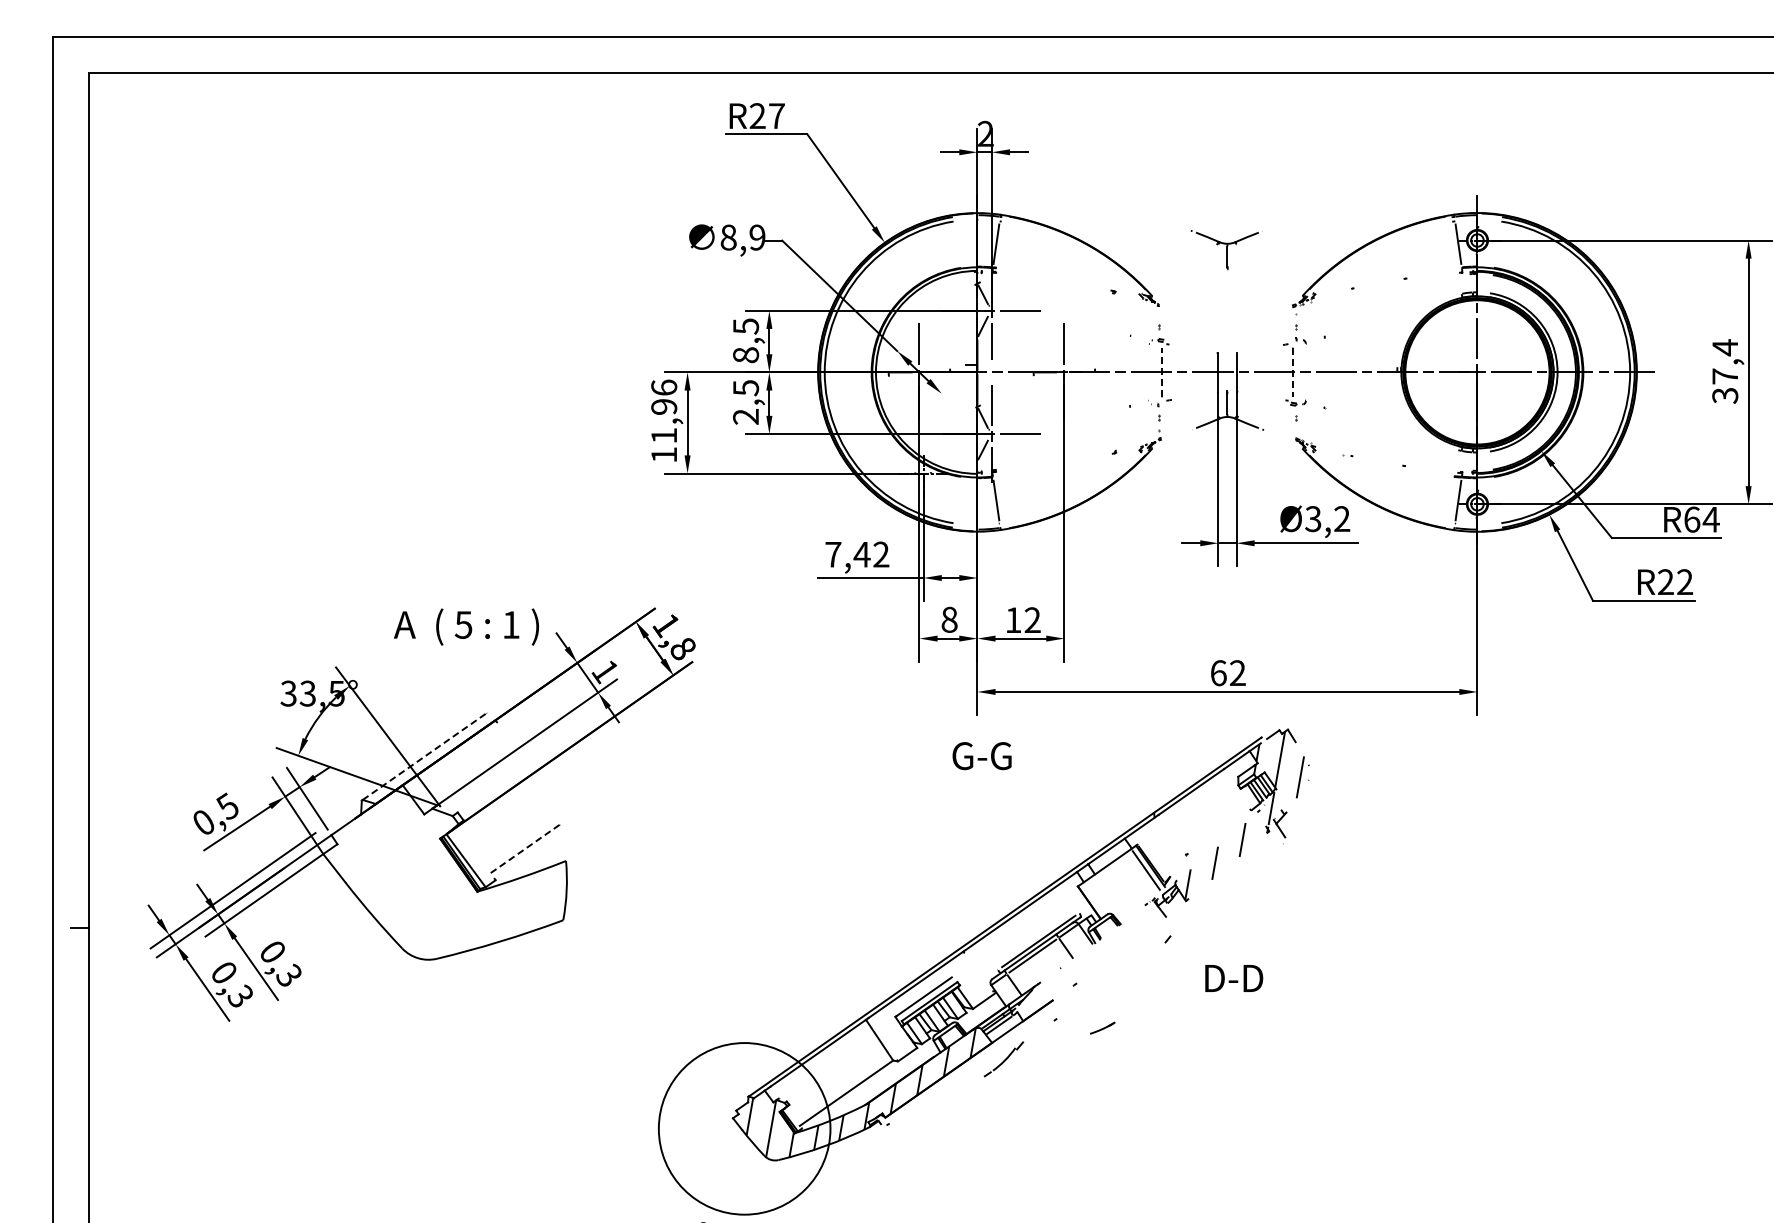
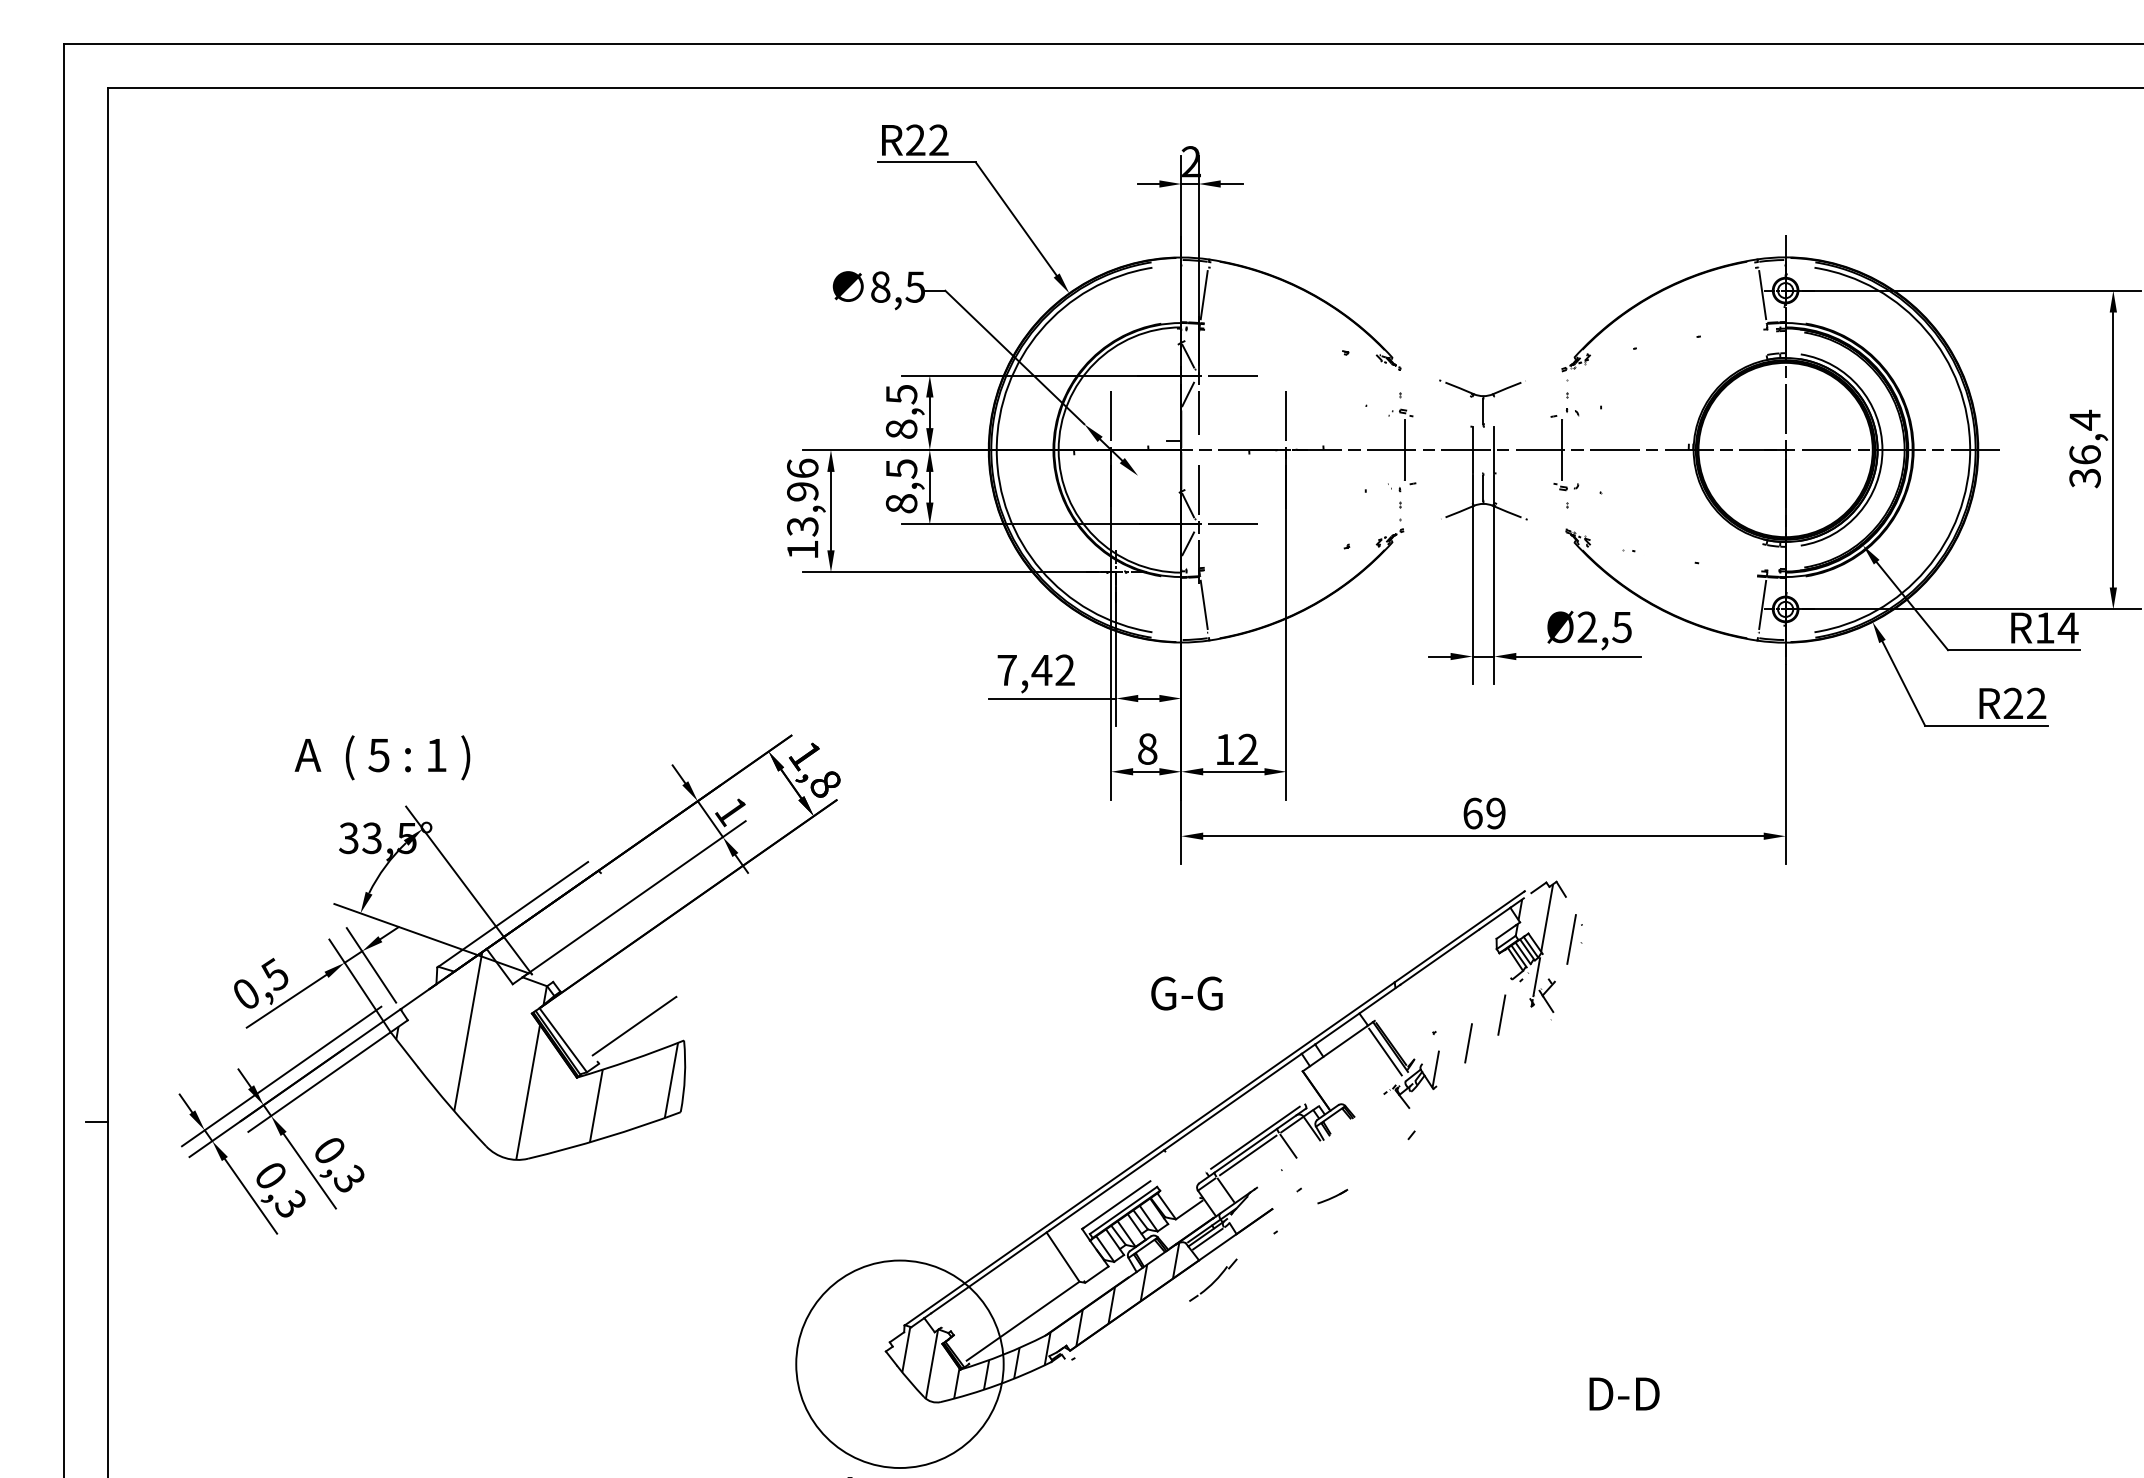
text: (776, 115) -> (938, 139), R27 -> R22
text: (757, 237) -> (915, 286), 8,9 -> 8,5
part: (1226, 250) -> (1482, 404), moved
line: (1162, 372) -> (1404, 450), dashed -> solid
line: (1292, 372) -> (1562, 450), dashed -> solid
text: (1725, 376) -> (2085, 454), 37,4 -> 36,4
text: (746, 416) -> (902, 503), 2,5 -> 8,5
text: (664, 436) -> (803, 527), 11,96 -> 13,96
text: (1327, 519) -> (1604, 627), Ø3,2 -> Ø2,5
text: (1692, 519) -> (2045, 627), R64 -> R14
text: (466, 626) -> (382, 757), moved
text: (1237, 673) -> (1495, 813), 62 -> 69
line: (424, 756) -> (513, 914), dashed -> solid
text: (981, 756) -> (1186, 994), moved
line: (524, 849) -> (633, 1026), dashed -> solid
hatch: (444, 873) -> (537, 1055), added
text: (1234, 978) -> (1624, 1394), moved
line: (1103, 1027) -> (1333, 1195), moved

